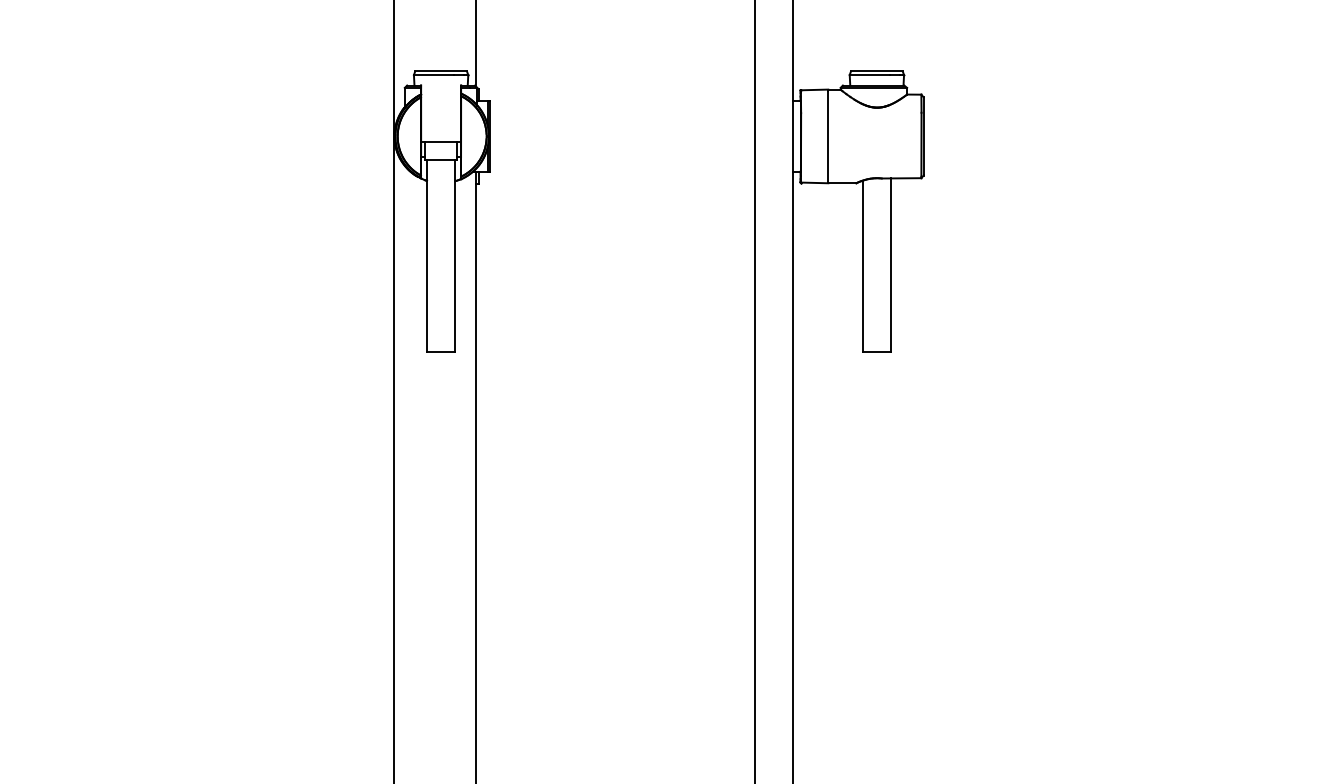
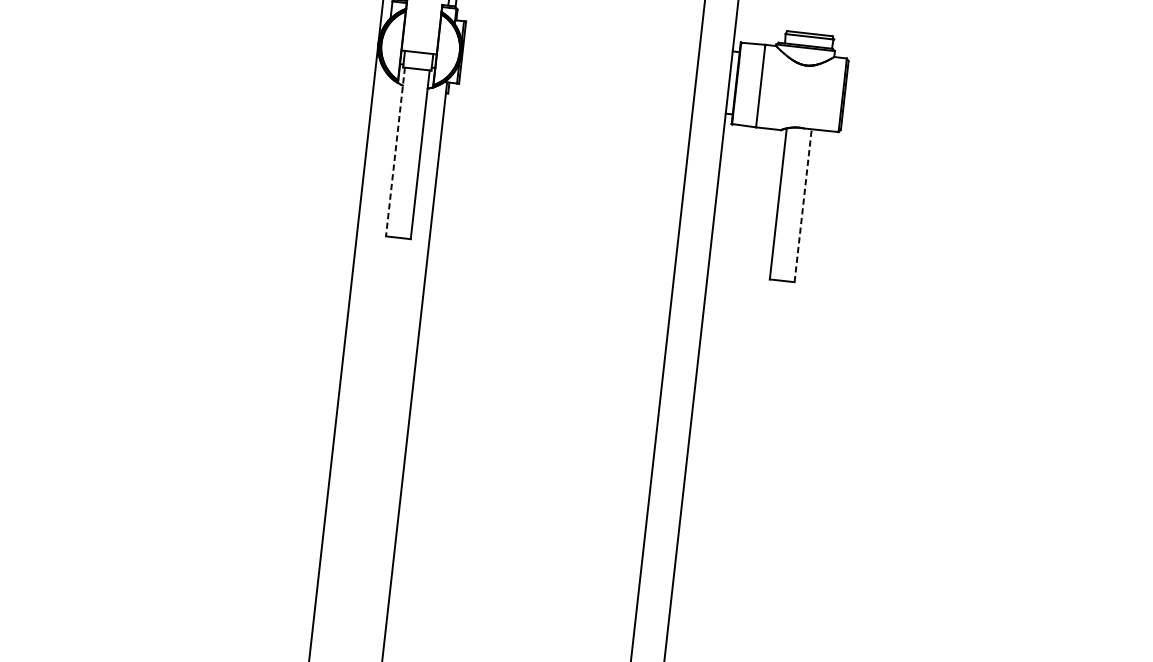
line: (427, 256) -> (395, 152), solid -> dashed
line: (890, 265) -> (802, 205), solid -> dashed

